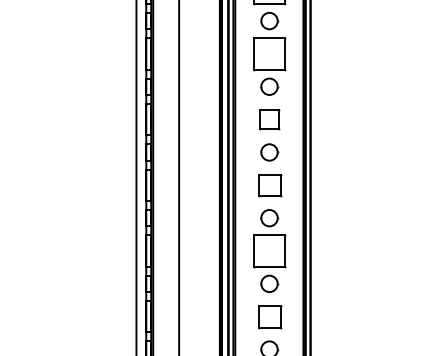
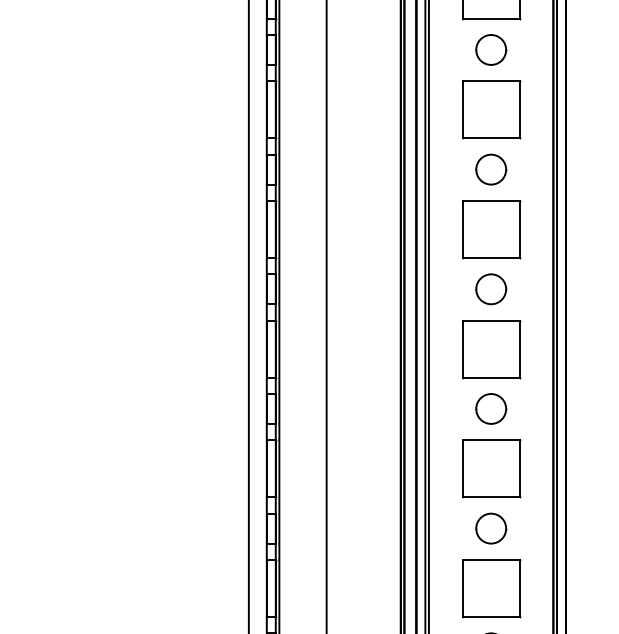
part: (269, 119) -> (491, 229), size x1.67
part: (269, 185) -> (491, 349), size x1.43
part: (269, 316) -> (491, 588), size x1.43

